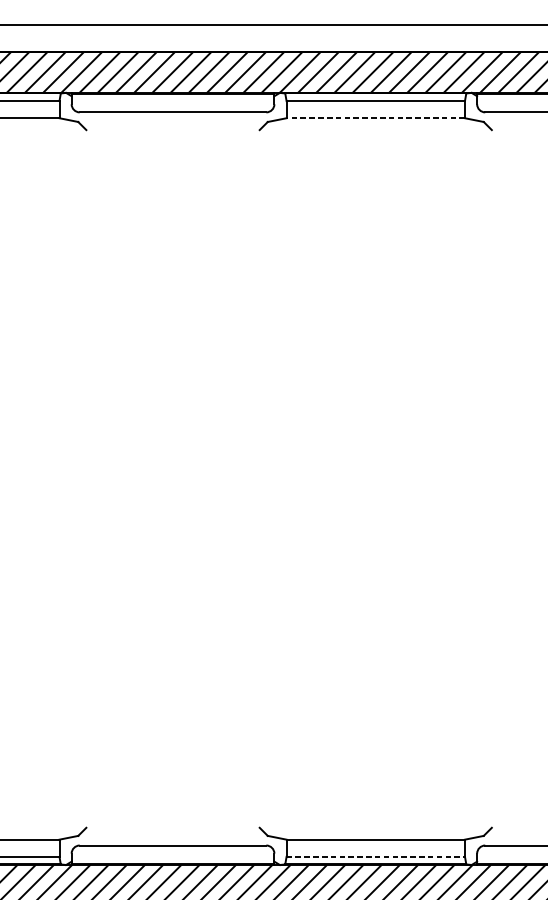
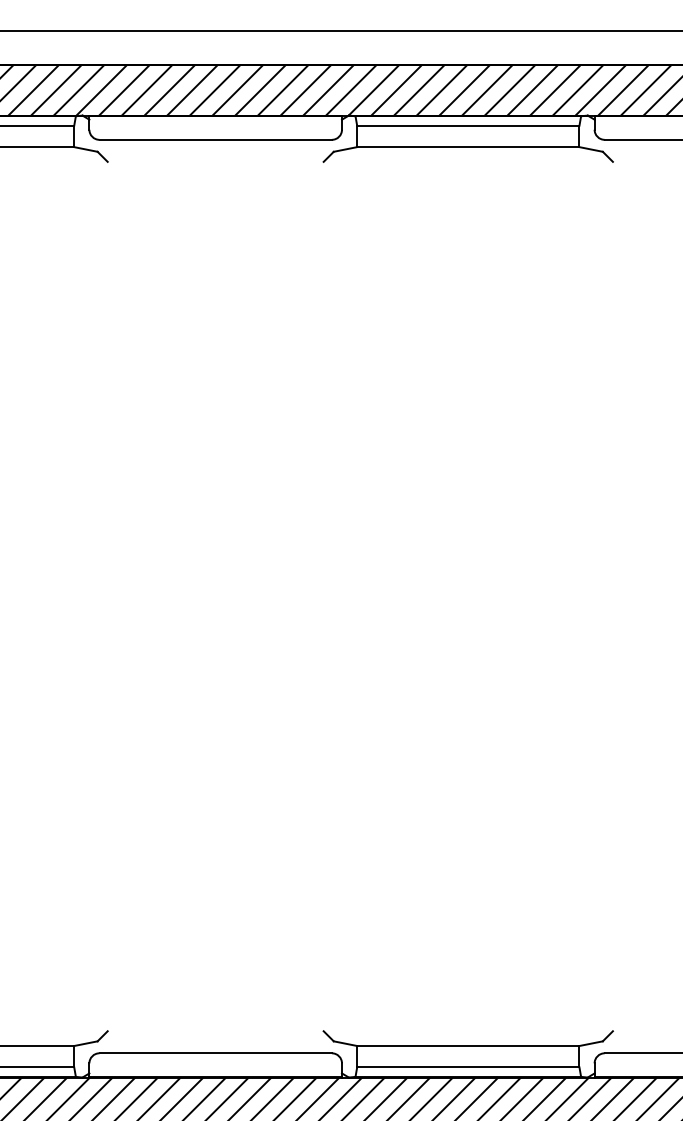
line: (375, 118) -> (467, 147), dashed -> solid
line: (375, 856) -> (468, 1067), dashed -> solid

